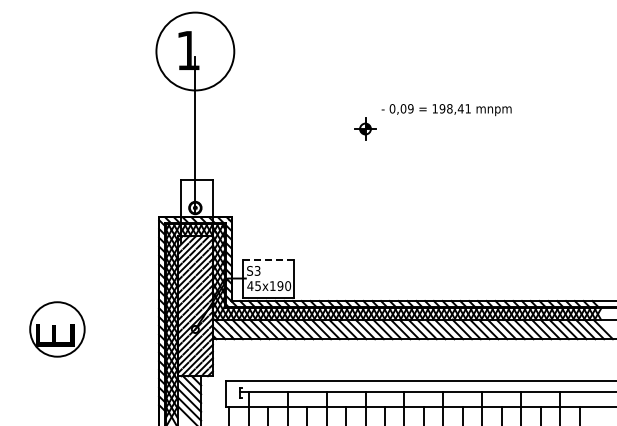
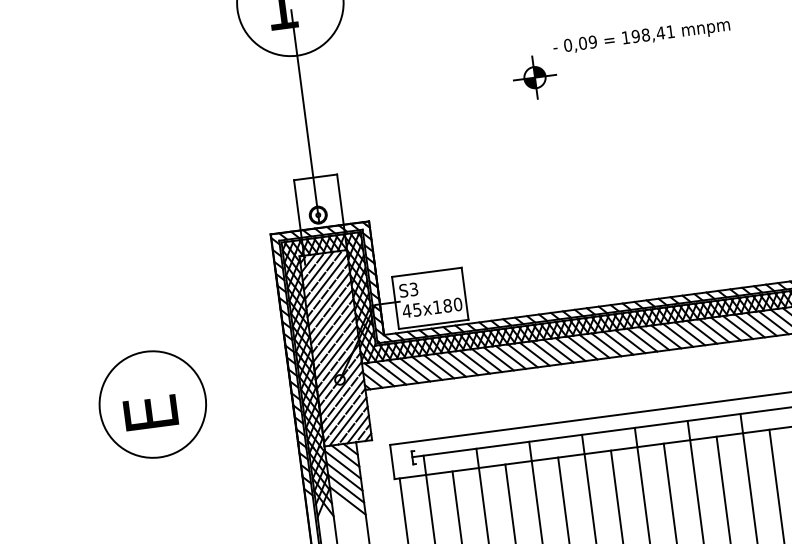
part: (365, 128) -> (534, 76), size x1.43
line: (268, 259) -> (426, 271), dashed -> solid
text: (280, 285) -> (447, 305), 45x190 -> 45x180
circle: (57, 329) -> (152, 404), size x1.43

